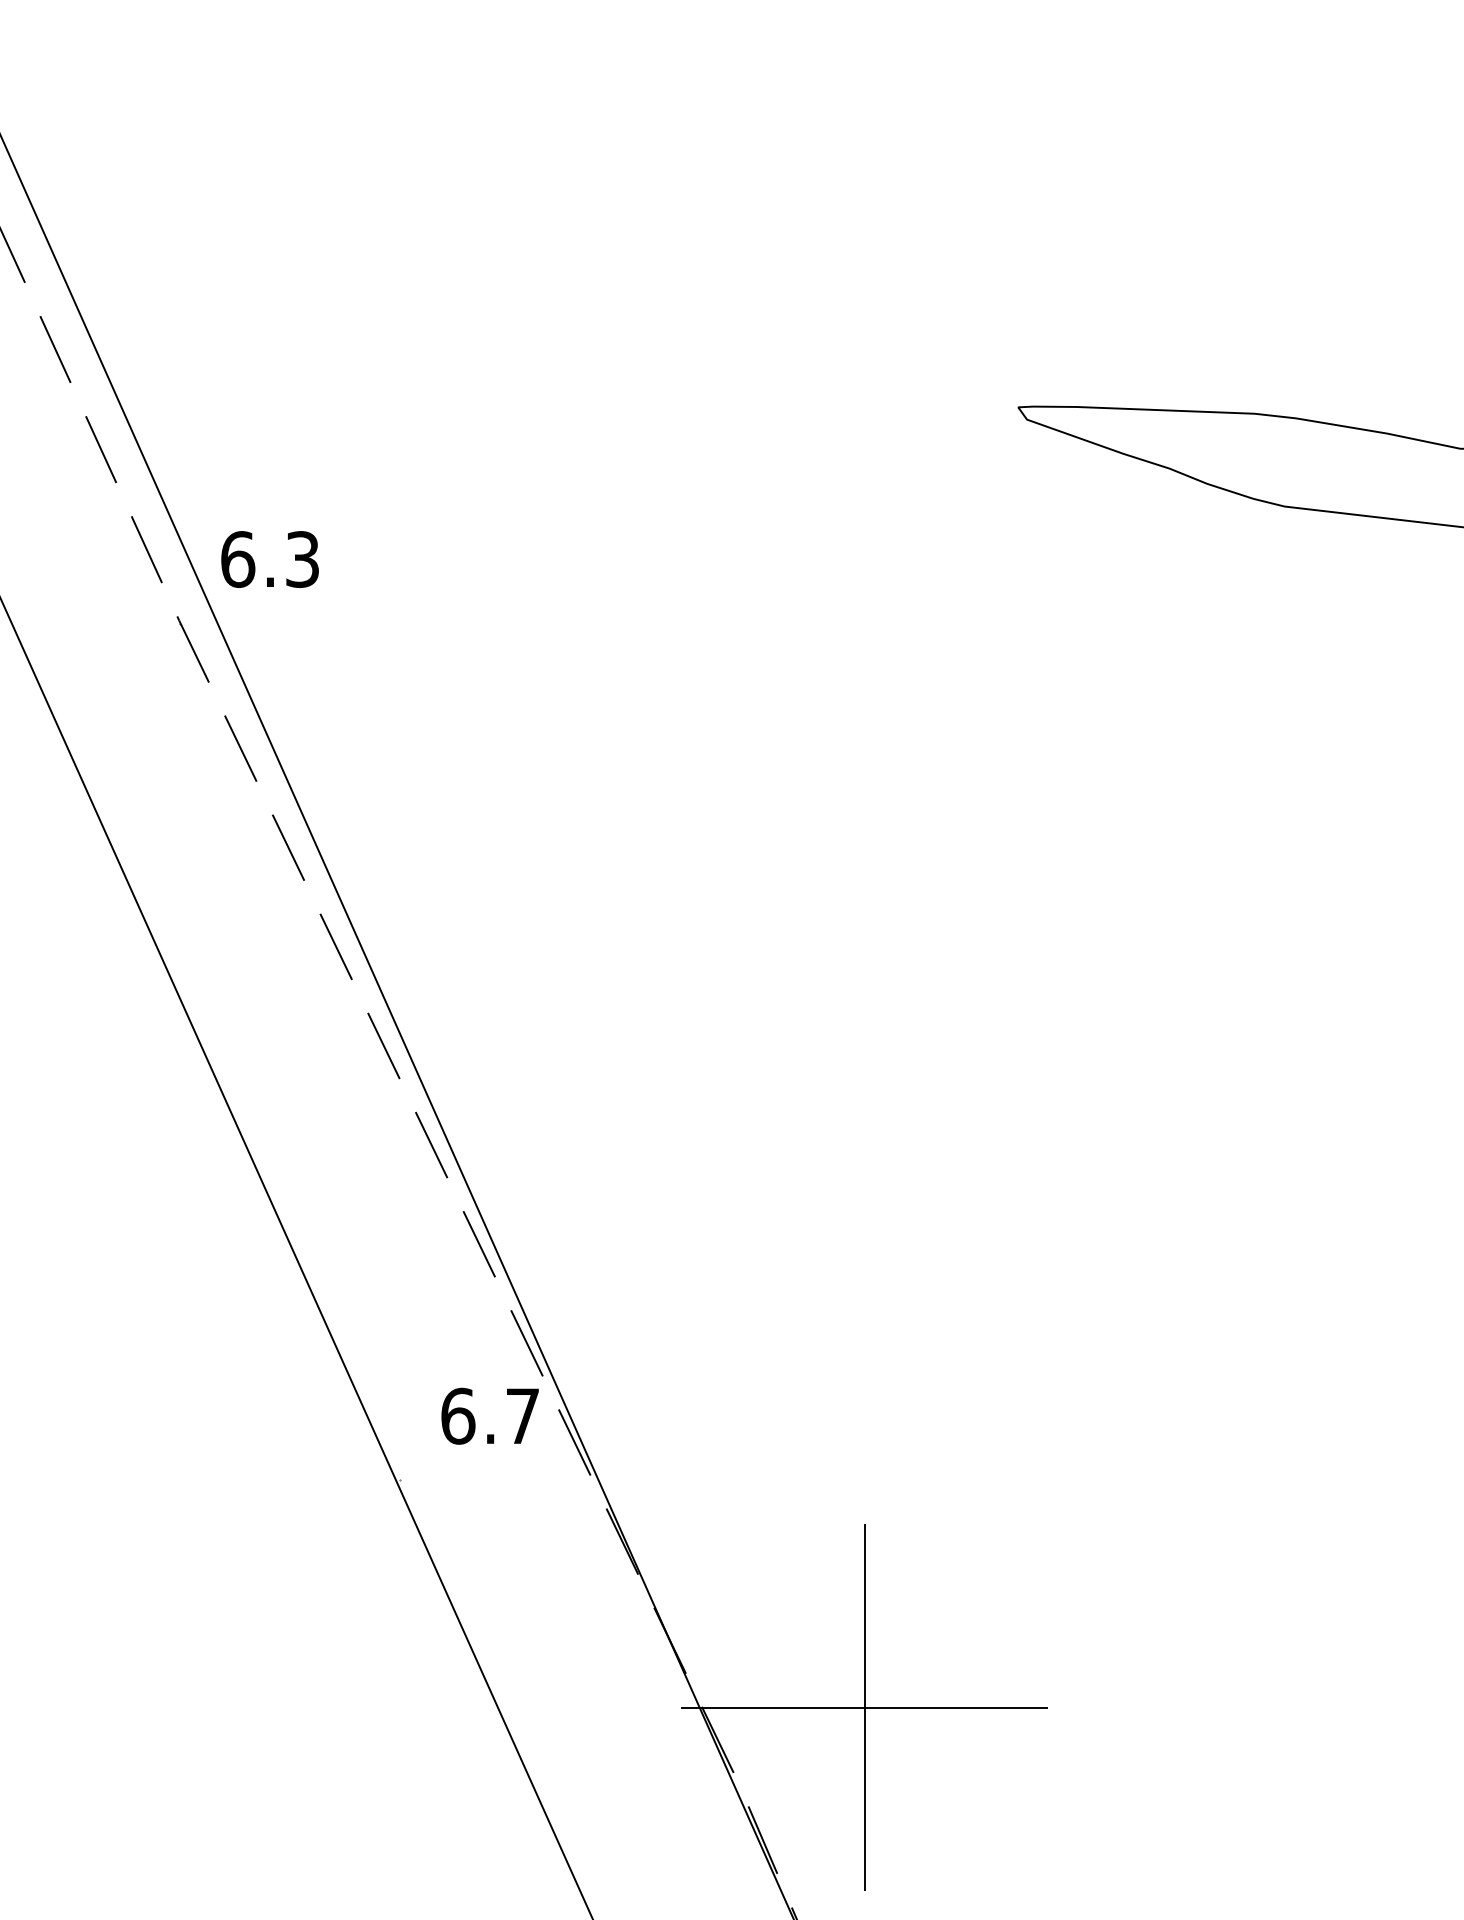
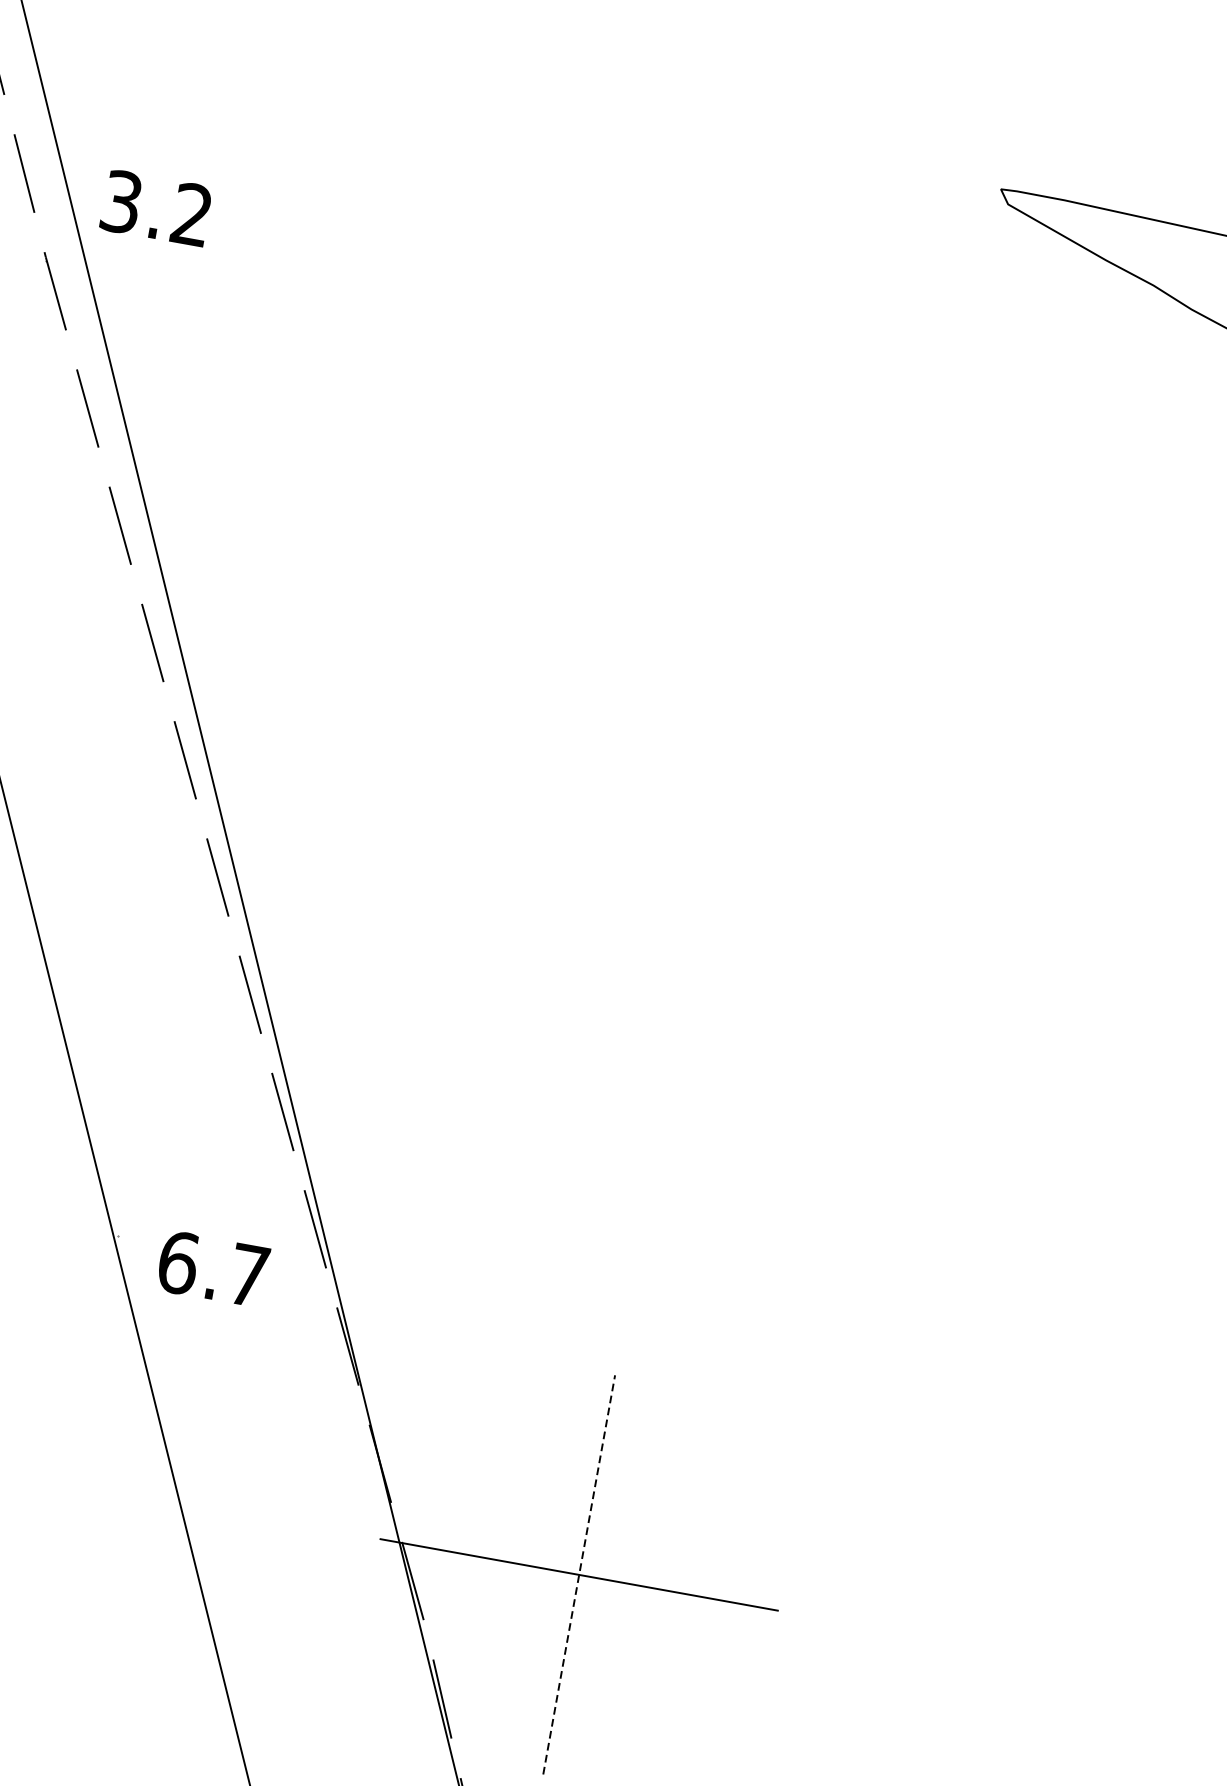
text: (269, 559) -> (156, 208), 6.3 -> 3.2
text: (489, 1415) -> (212, 1268), moved
line: (864, 1707) -> (578, 1574), solid -> dashed

